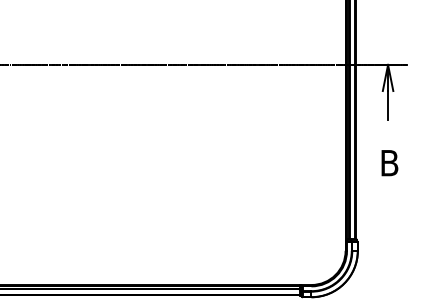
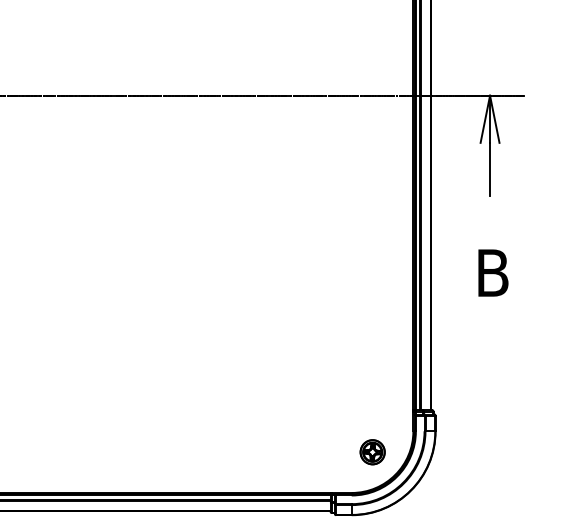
part: (322, 262) -> (371, 452), added

